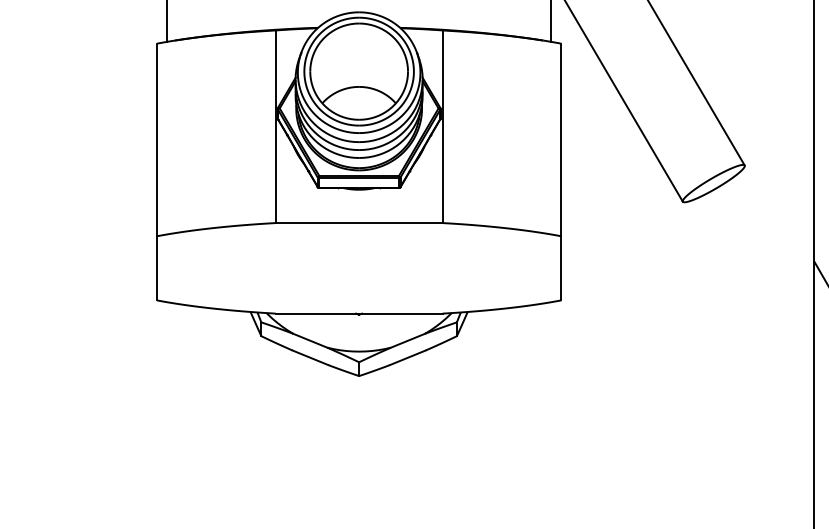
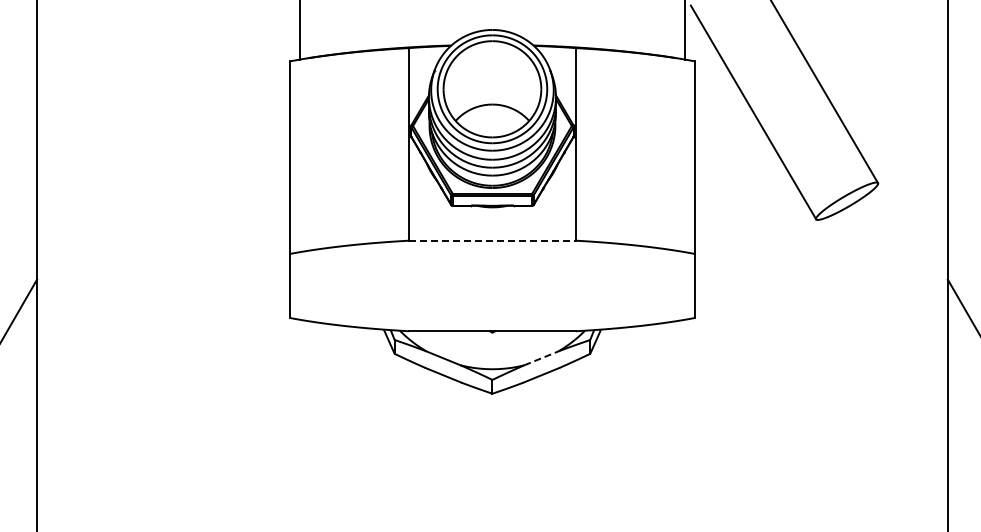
line: (359, 222) -> (492, 240), solid -> dashed
line: (408, 340) -> (541, 358), solid -> dashed

